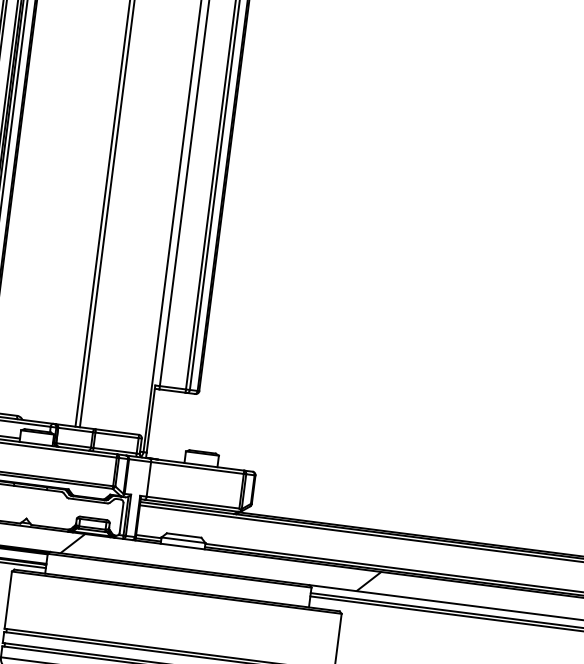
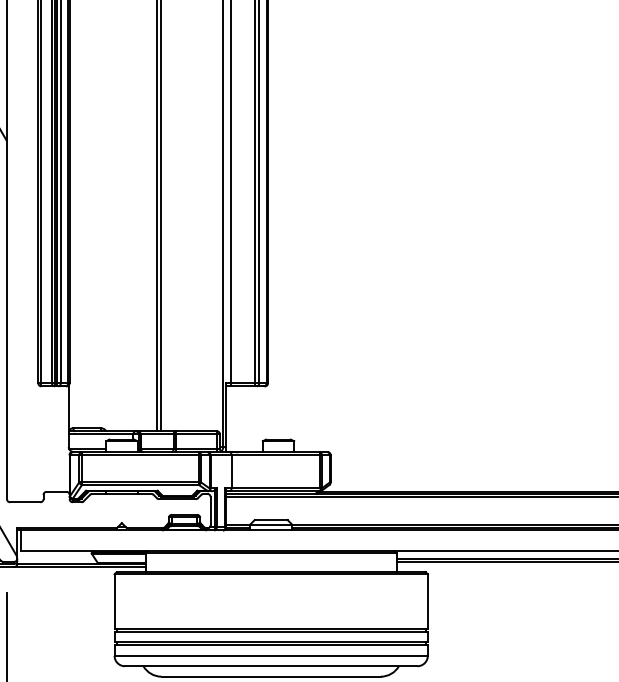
hatch: (220, 562) -> (308, 540), removed

